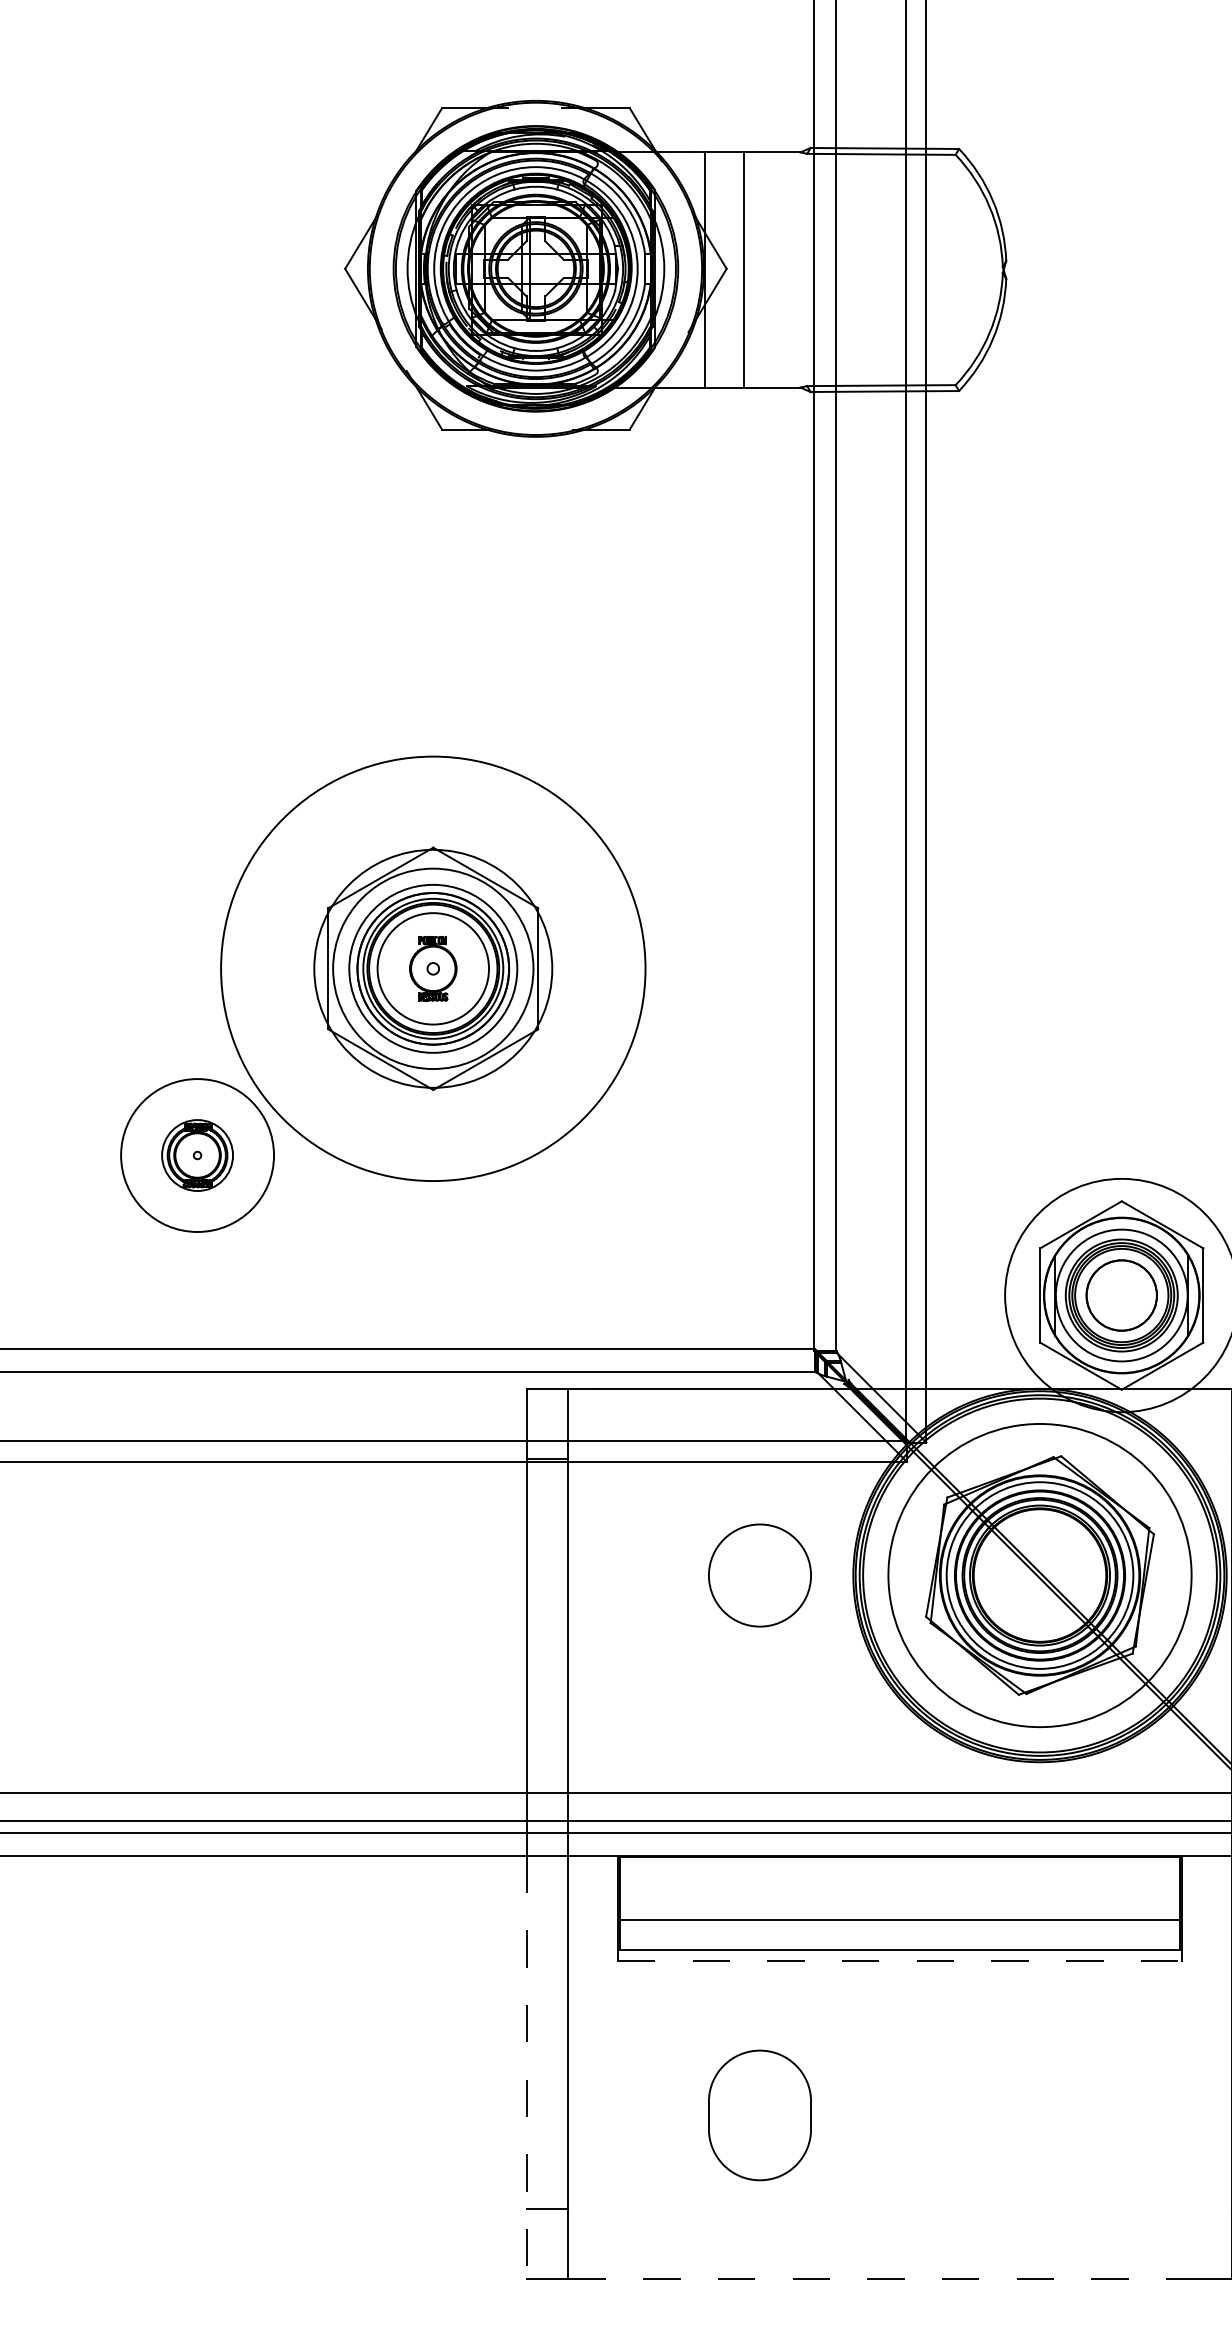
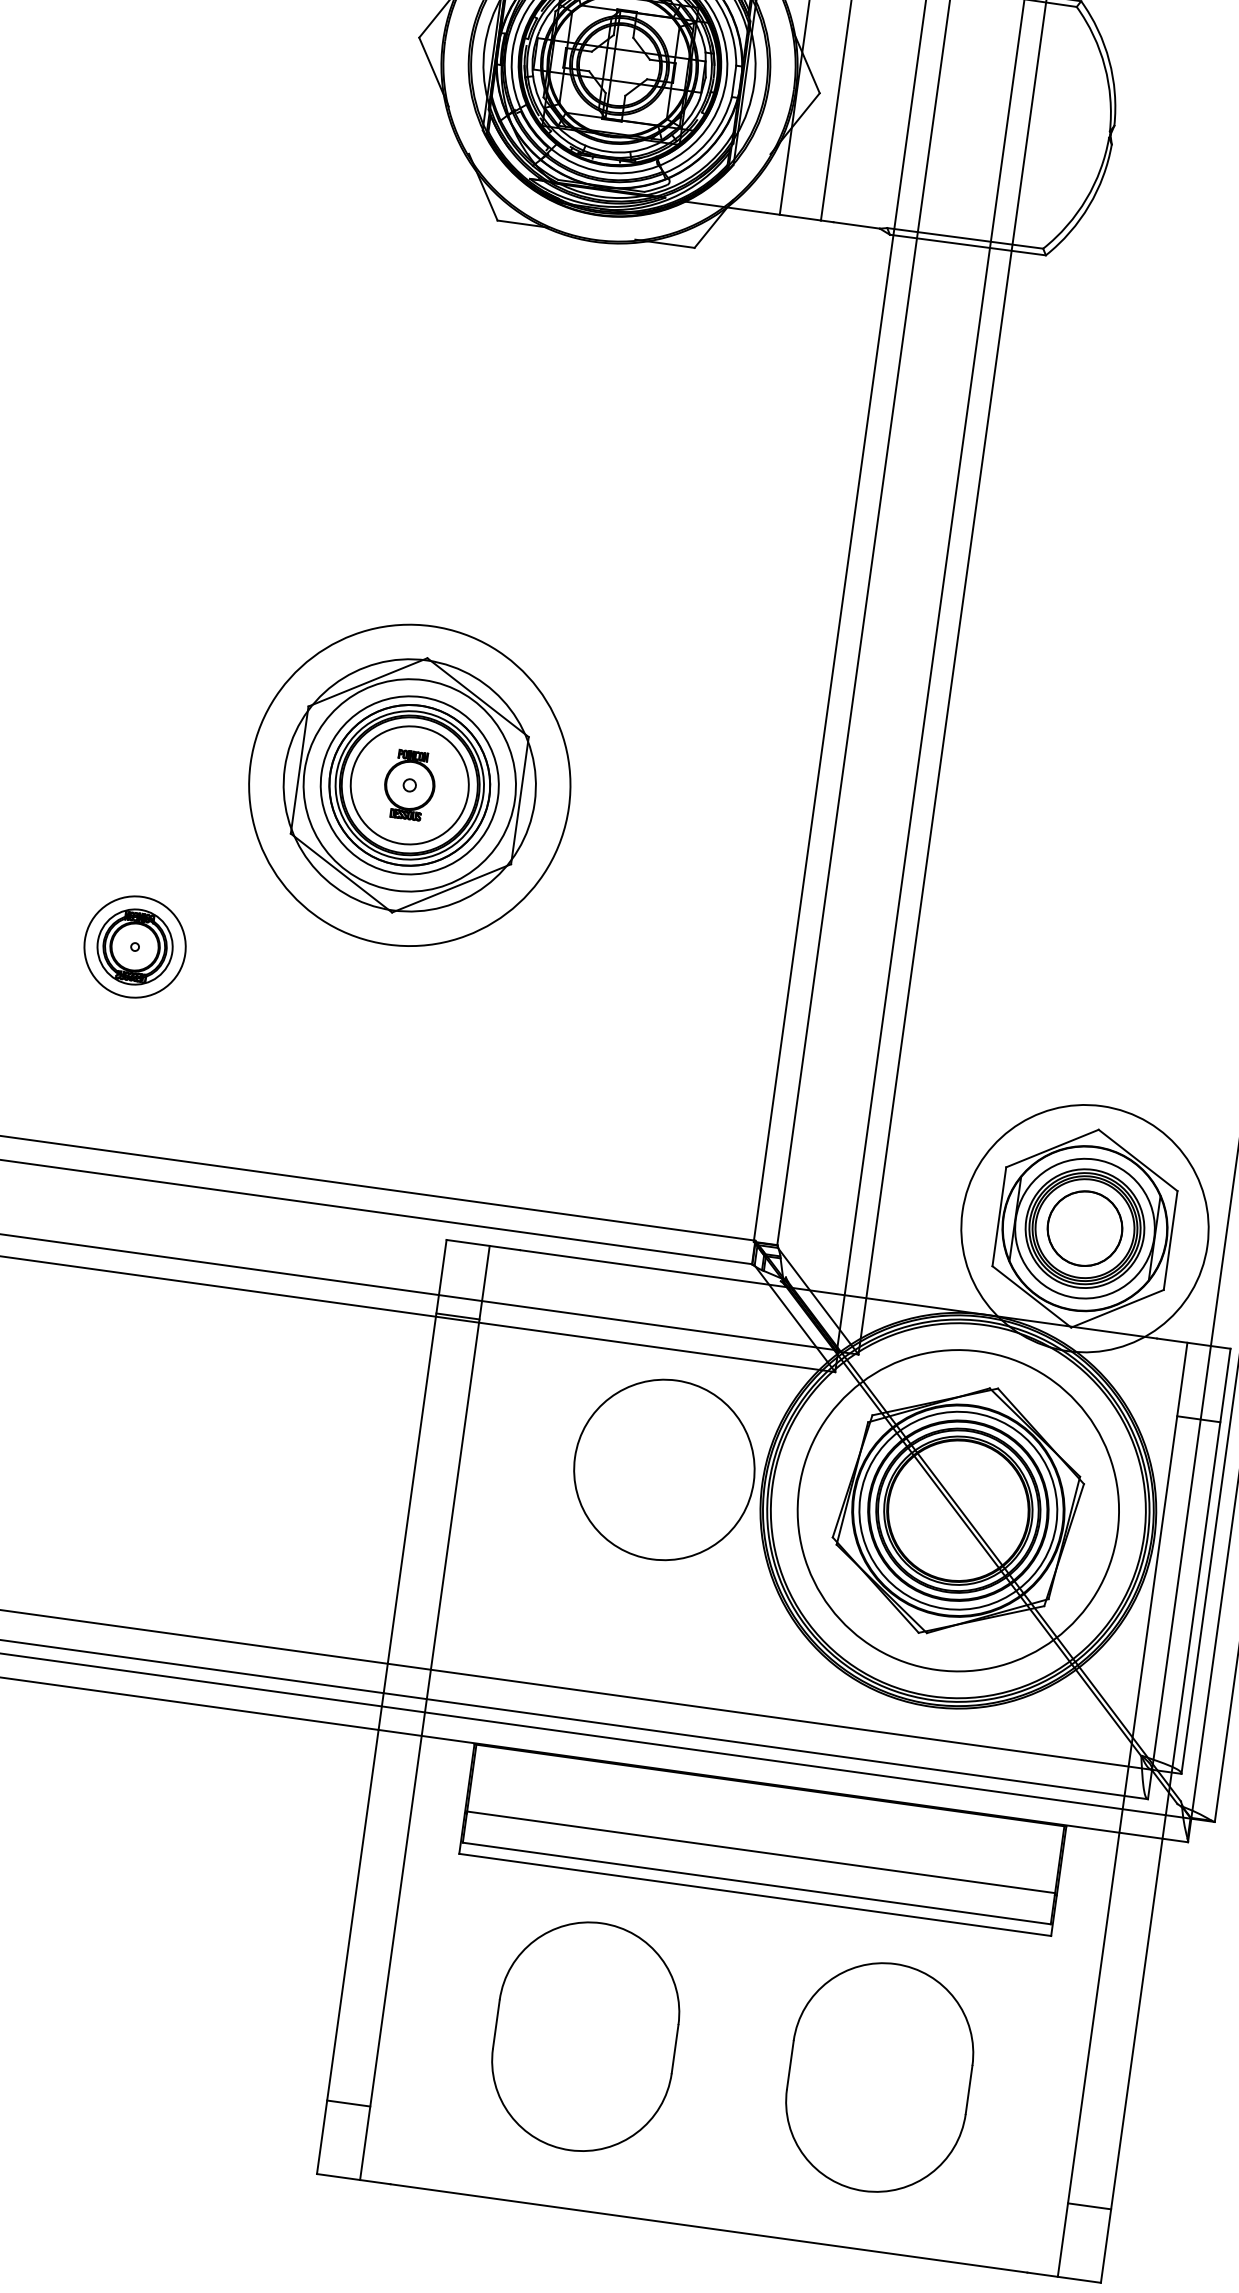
circle: (432, 968) -> (409, 784), size x0.71
circle: (197, 1155) -> (135, 947), size x0.62
circle: (759, 1575) -> (663, 1469), size x1.67
line: (900, 1960) -> (755, 1894), dashed -> solid
line: (526, 2067) -> (347, 1952), dashed -> solid
part: (759, 2115) -> (585, 2036), size x1.67
part: (1039, 2115) -> (879, 2077), added
line: (899, 2278) -> (708, 2228), dashed -> solid

